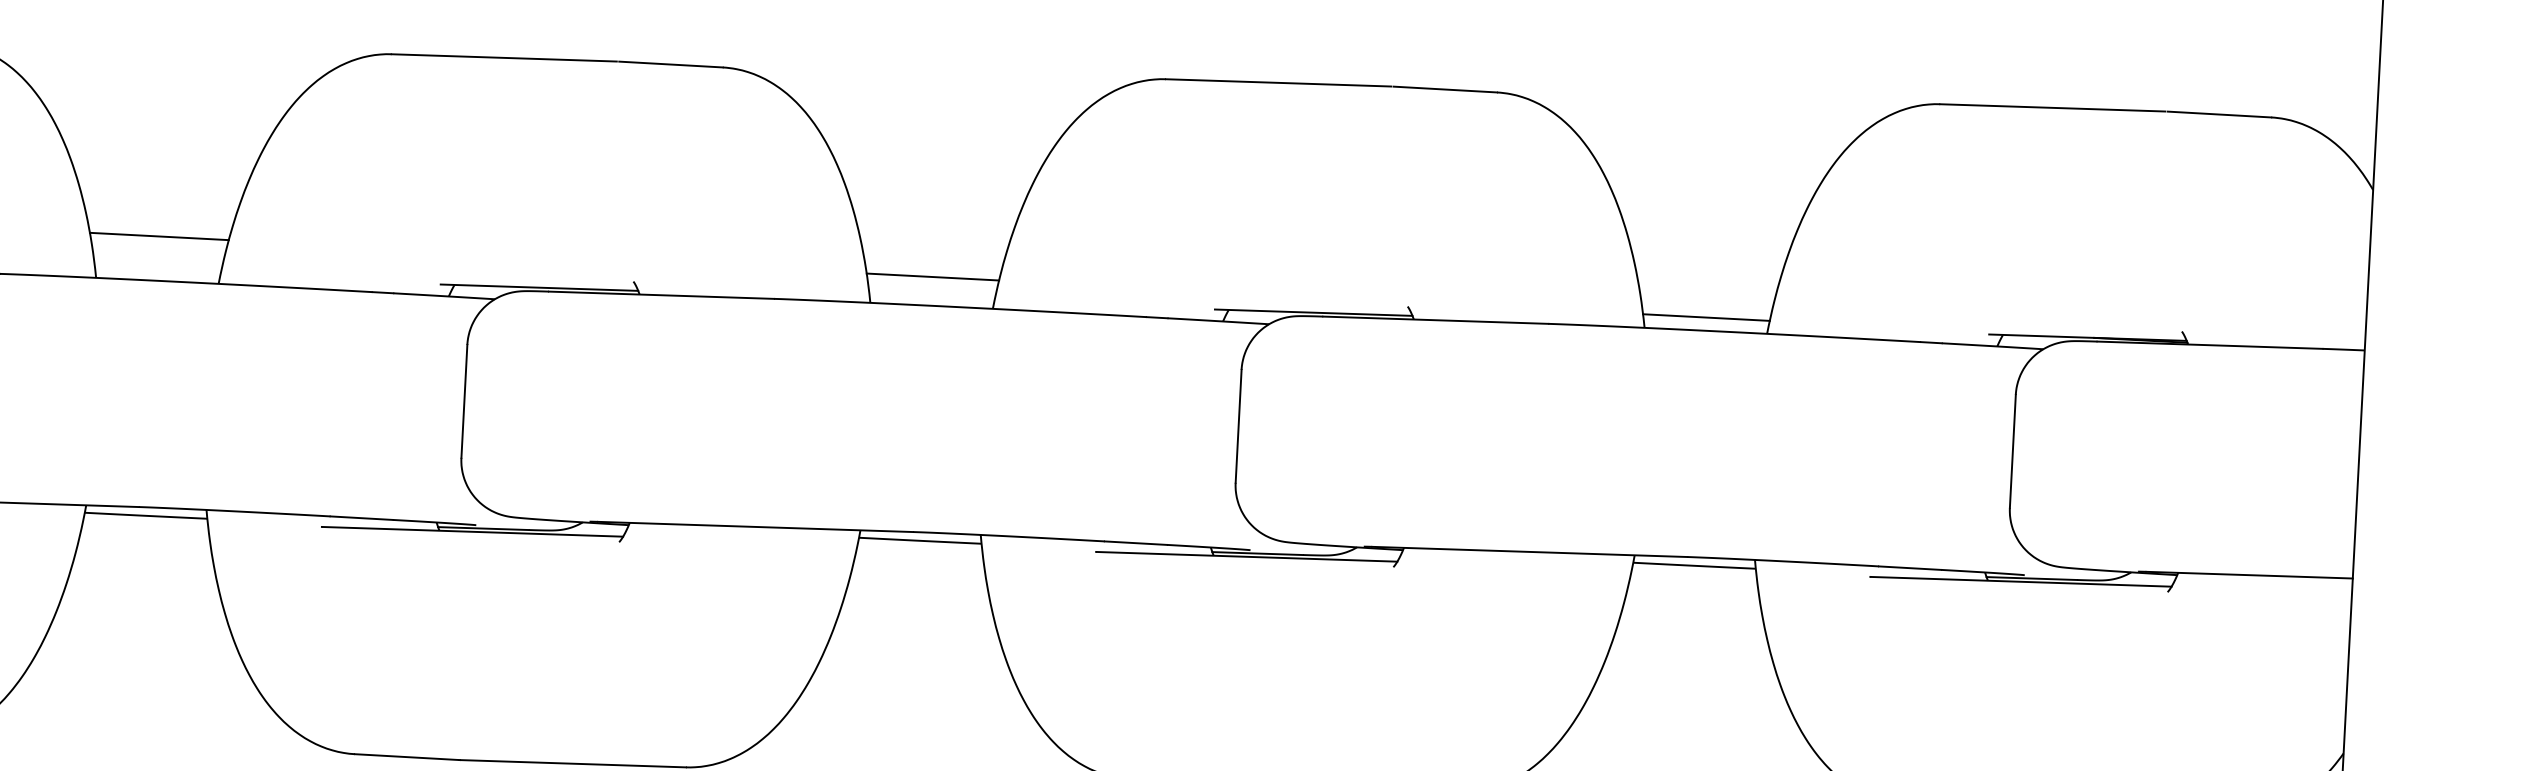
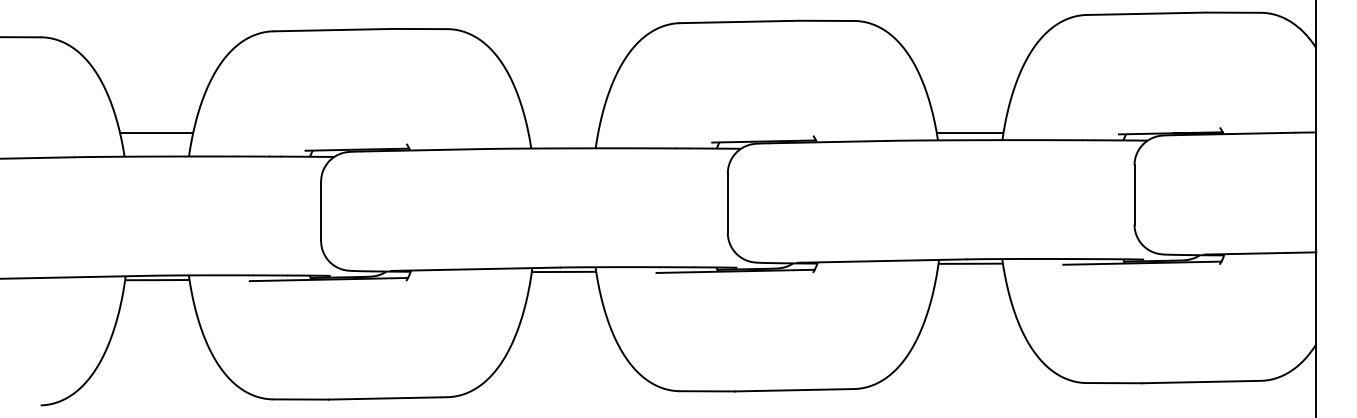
line: (933, 277) -> (563, 133), removed

